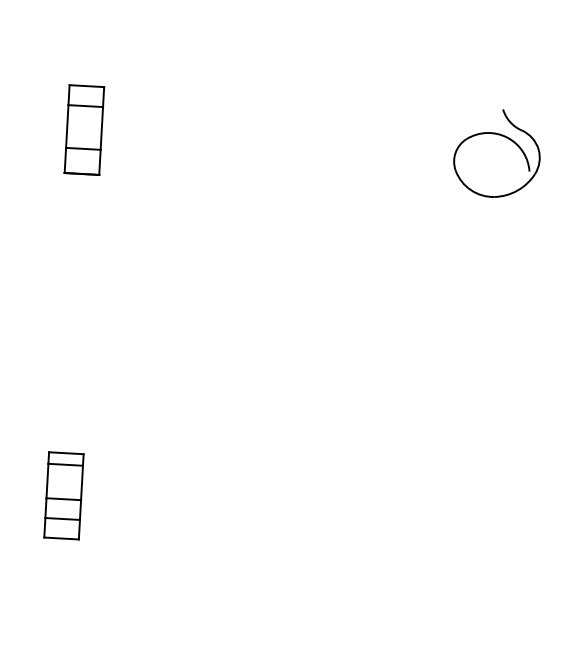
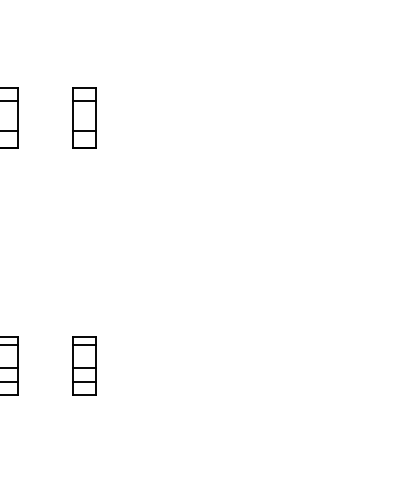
part: (500, 136) -> (366, 106), removed

